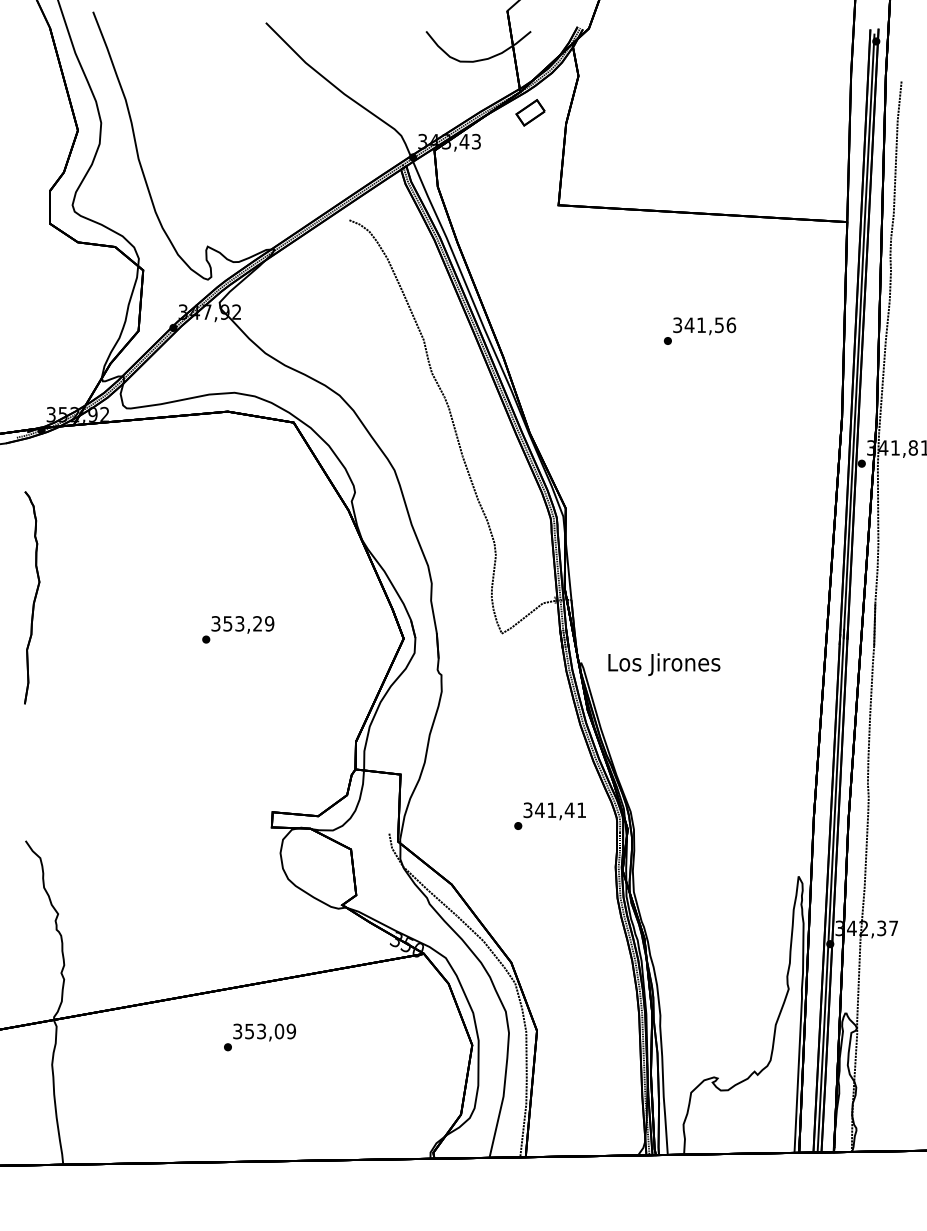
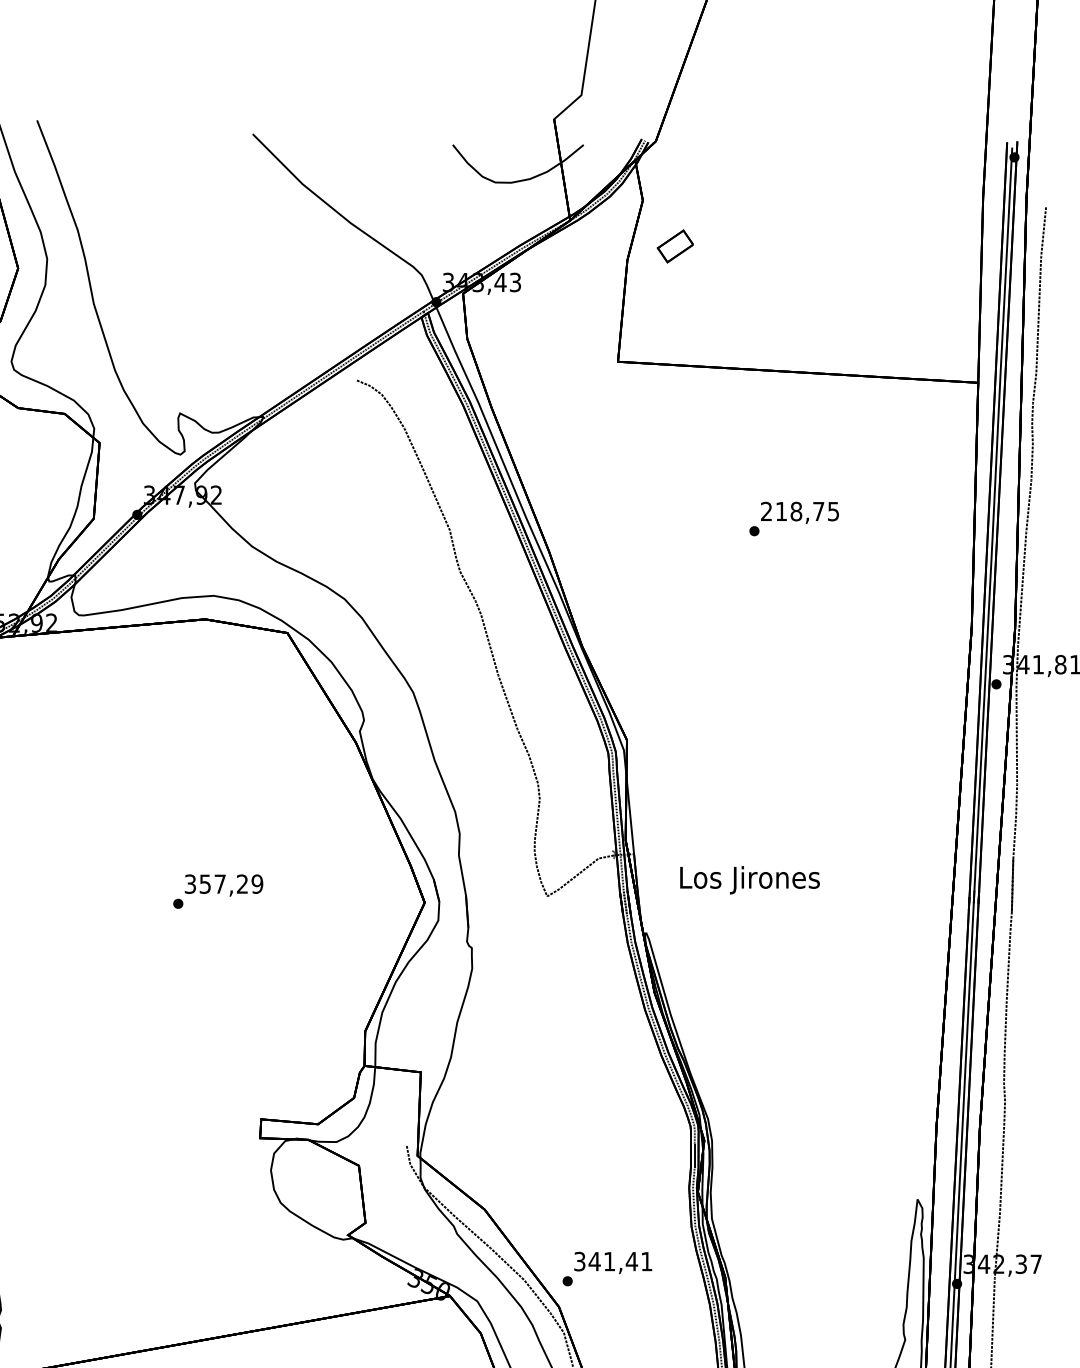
part: (530, 112) -> (675, 246), moved
text: (704, 325) -> (800, 511), 341,56 -> 218,75
text: (239, 623) -> (219, 883), 353,29 -> 357,29
text: (664, 664) -> (750, 880), moved
text: (549, 815) -> (606, 1268), moved

